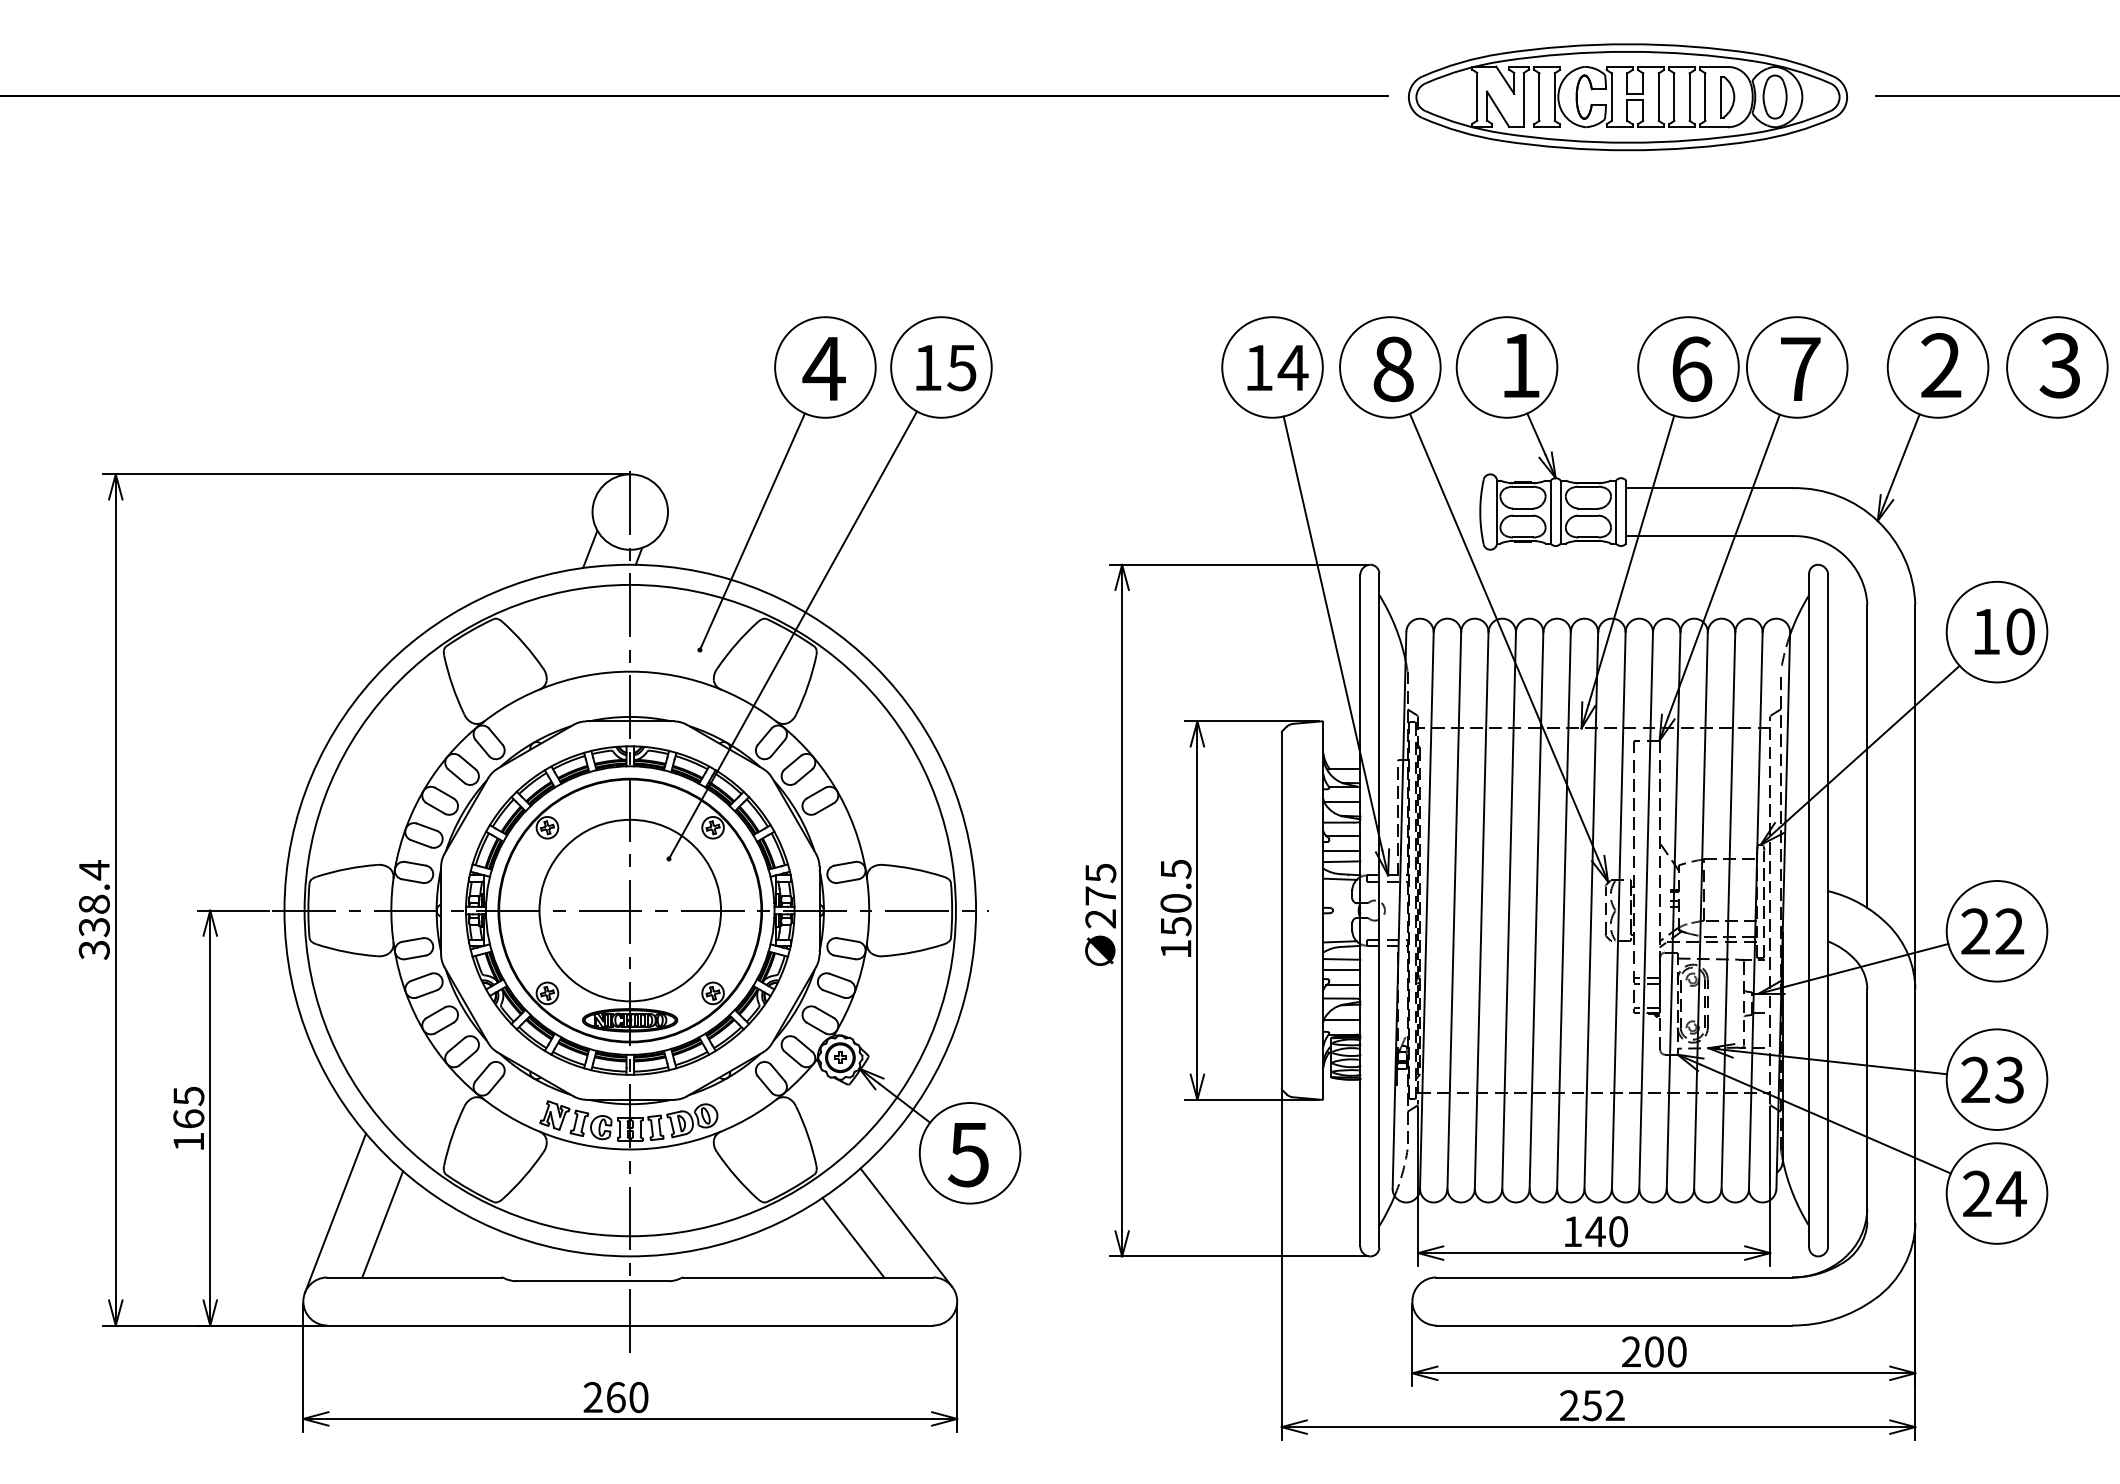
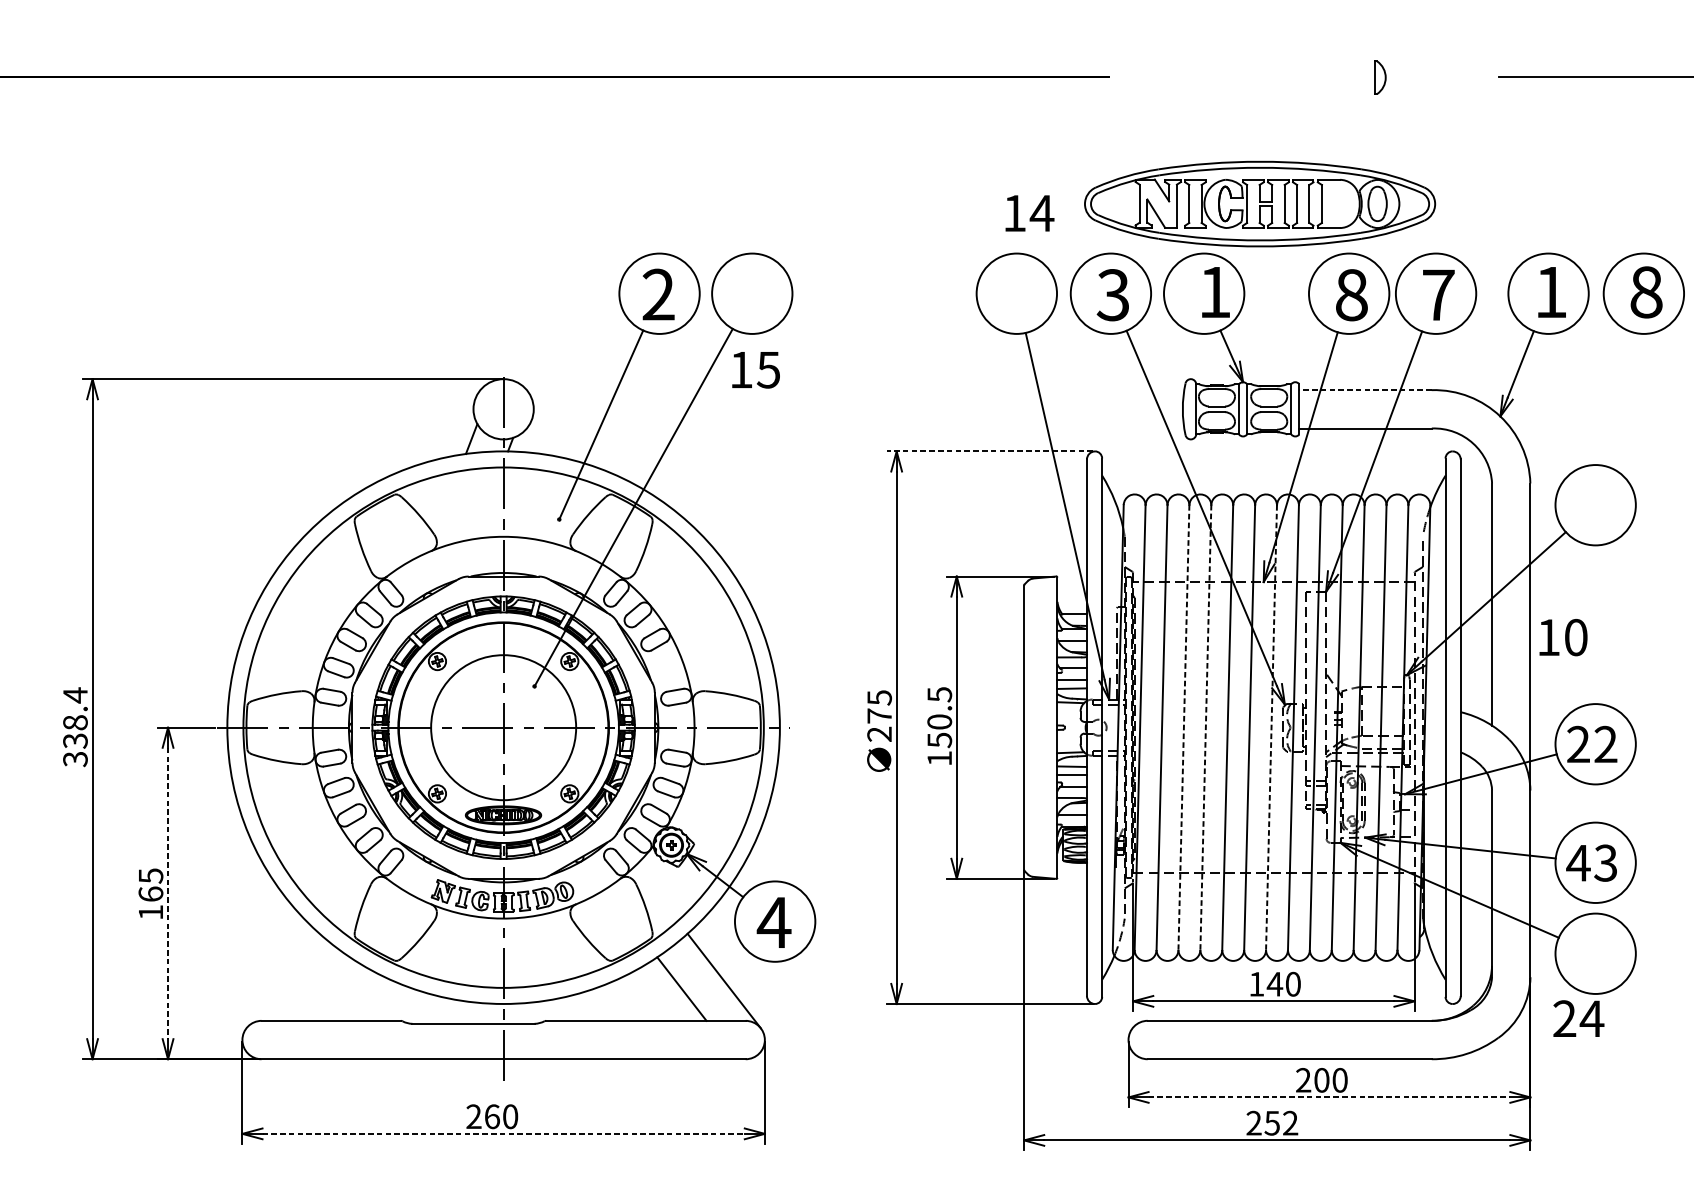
part: (1627, 97) -> (1259, 204), moved
text: (1941, 365) -> (1551, 292), 2 -> 1
text: (2059, 365) -> (1645, 292), 3 -> 8
text: (1277, 367) -> (1029, 213), moved
text: (823, 368) -> (658, 294), 4 -> 2
text: (946, 368) -> (756, 370), moved
text: (1392, 368) -> (1112, 294), 8 -> 3
text: (1692, 368) -> (1352, 294), 6 -> 8
line: (1709, 488) -> (1365, 390), solid -> dashed
line: (1238, 564) -> (989, 451), solid -> dashed
text: (2004, 631) -> (1563, 637), moved
line: (1509, 909) -> (1206, 726), solid -> dashed
line: (1481, 910) -> (1183, 727), solid -> dashed
line: (1591, 910) -> (1271, 727), solid -> dashed
text: (1975, 1079) -> (1578, 862), 23 -> 43
line: (210, 1118) -> (168, 893), solid -> dashed
text: (968, 1155) -> (773, 923), 5 -> 4
text: (1994, 1193) -> (1578, 1018), moved
line: (335, 1212) -> (268, 968), removed
line: (382, 1224) -> (305, 978), removed
line: (1664, 1373) -> (1329, 1097), solid -> dashed
line: (630, 1418) -> (503, 1133), solid -> dashed

